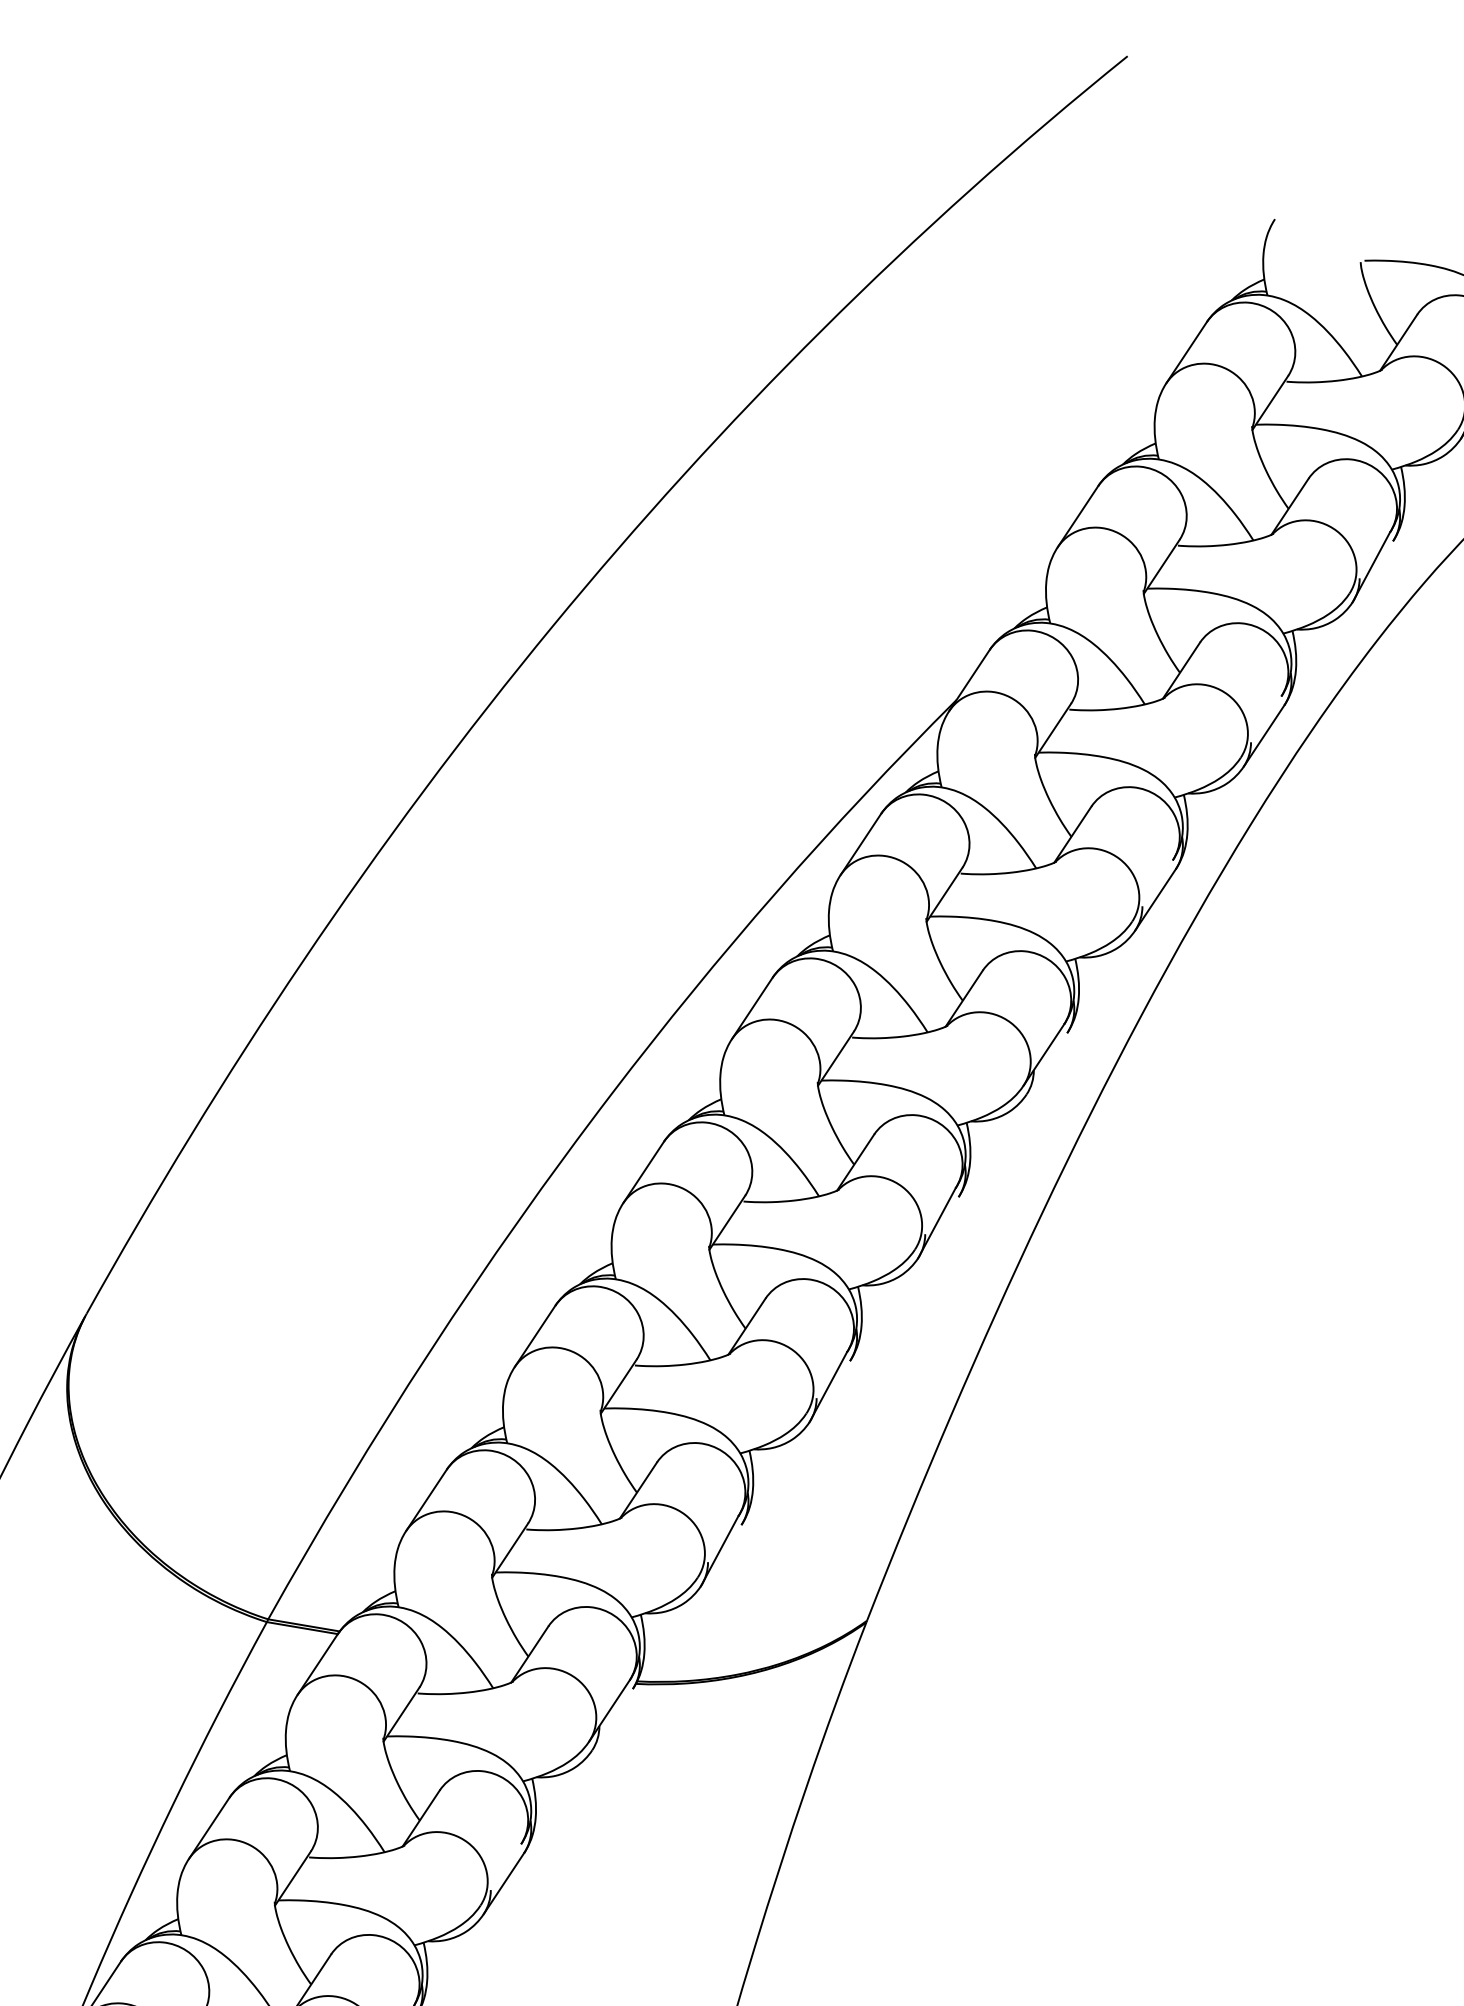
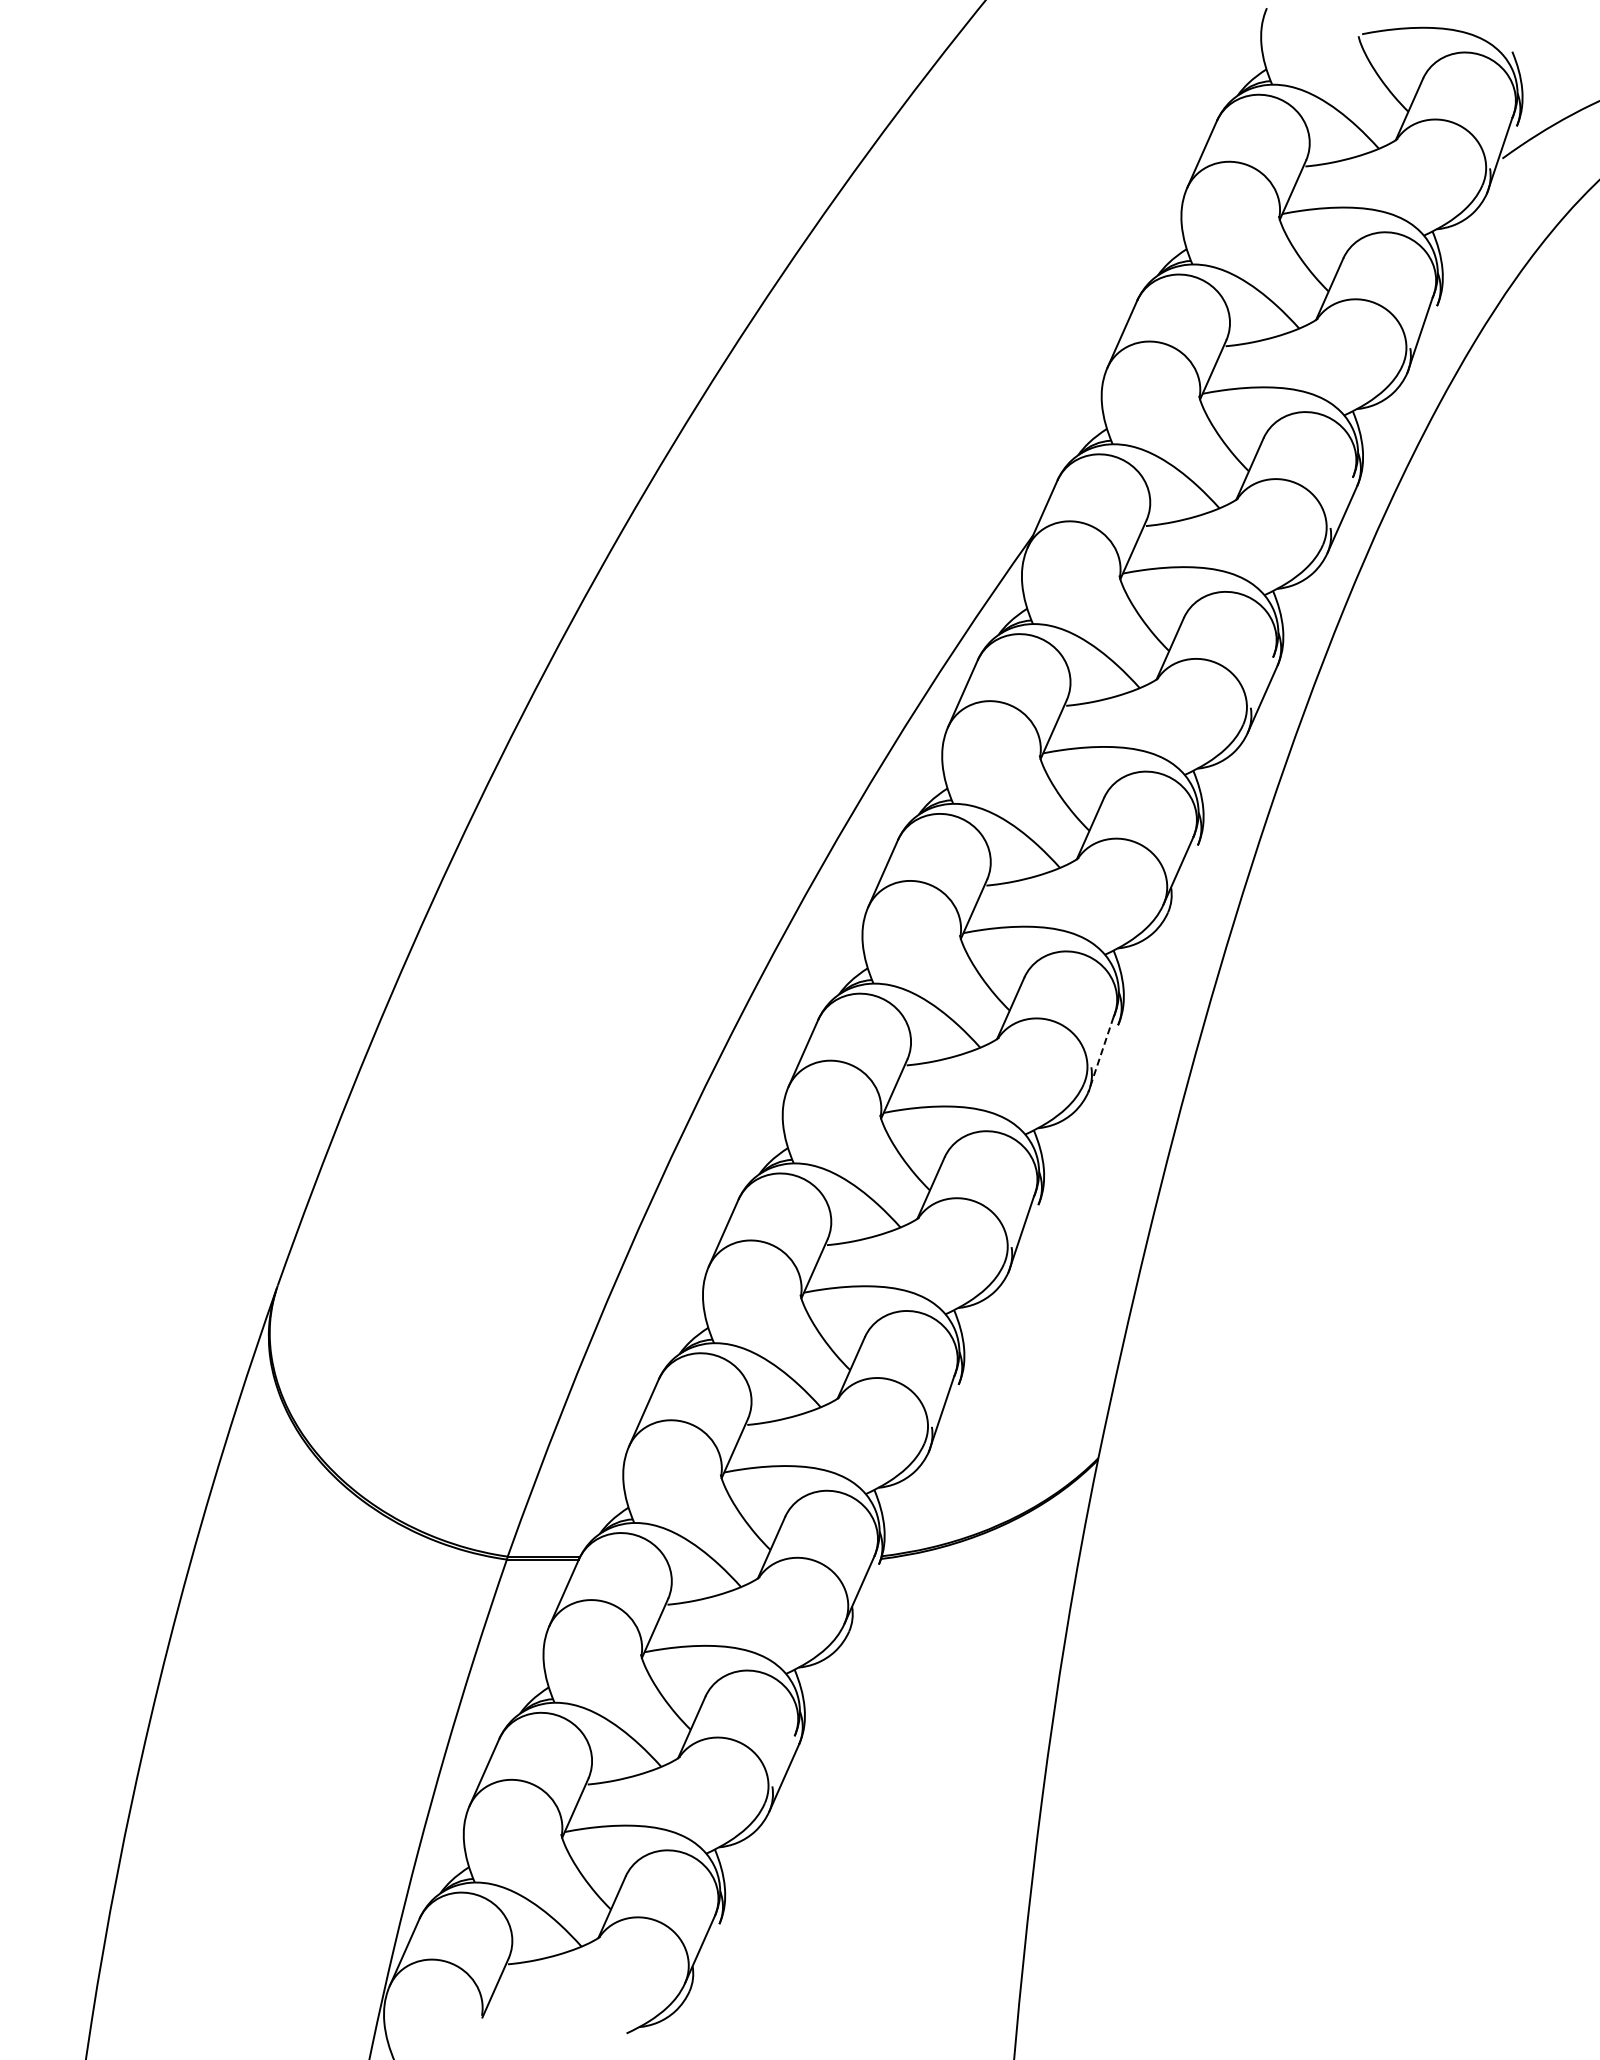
line: (936, 1223) -> (1100, 1054), solid -> dashed

